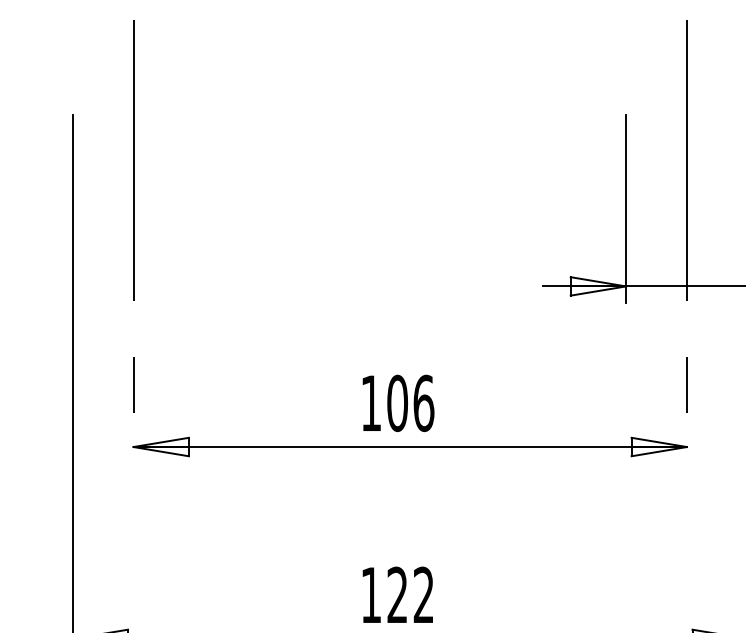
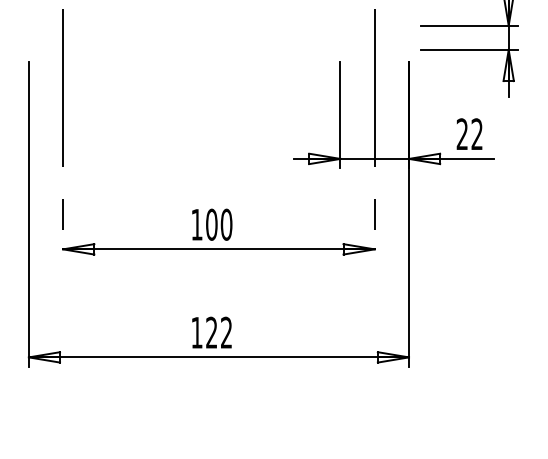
text: (423, 402) -> (226, 224), 106 -> 100

